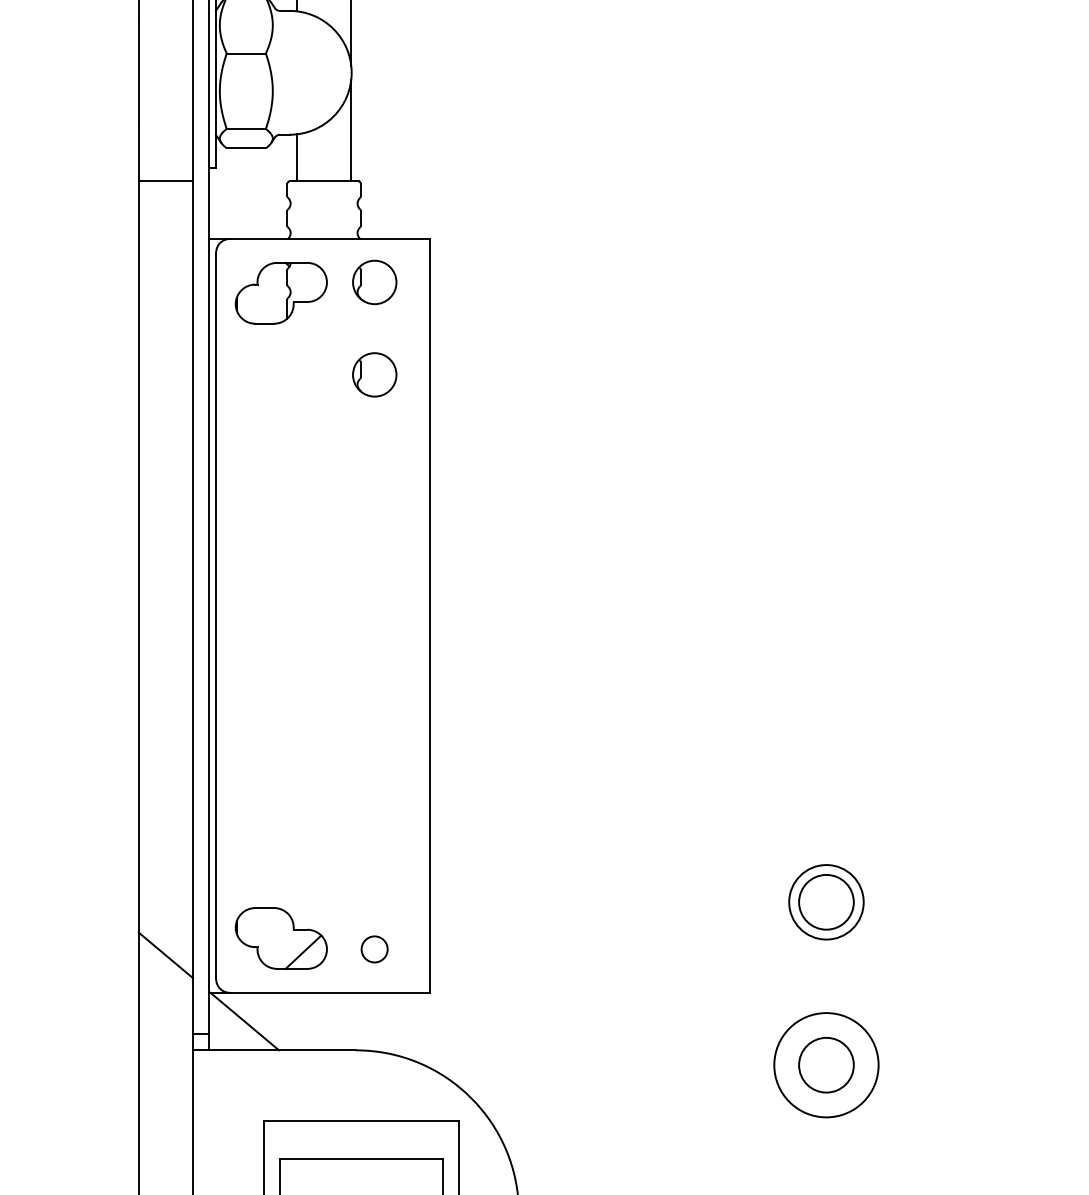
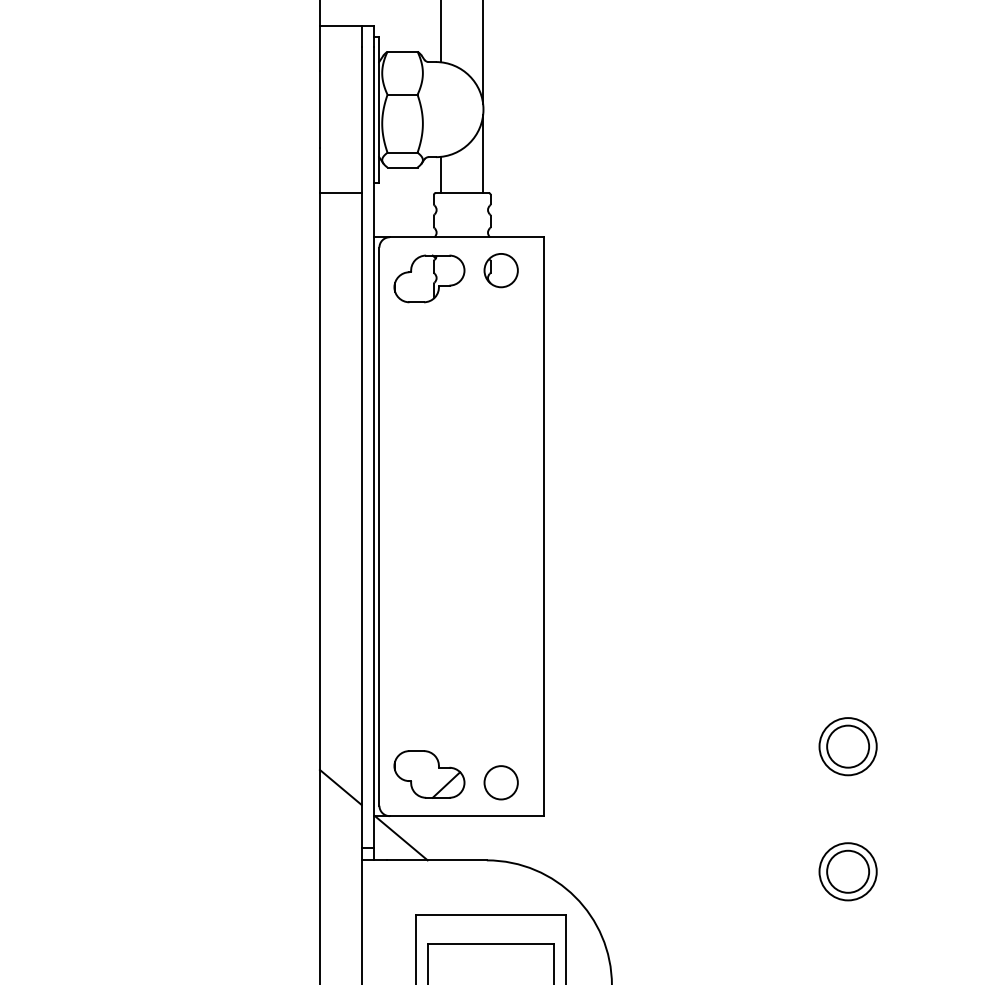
part: (373, 374) -> (500, 341), removed
circle: (373, 948) -> (500, 782), size x1.67
circle: (825, 1064) -> (847, 871), size x0.71

